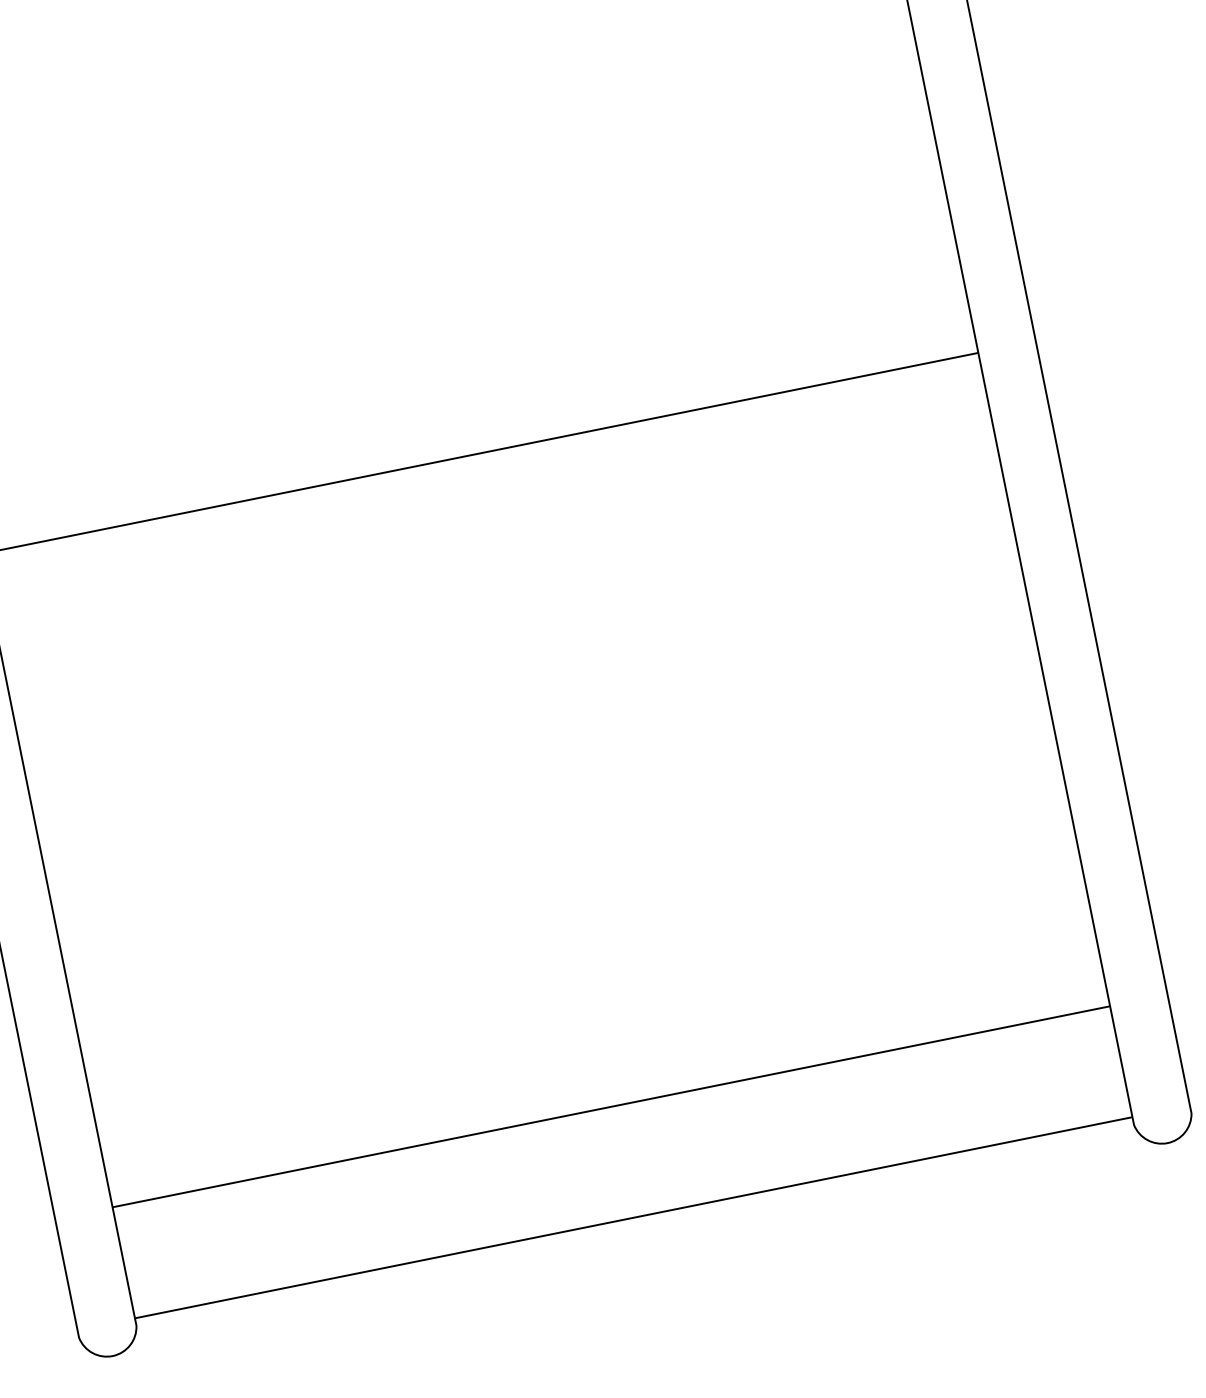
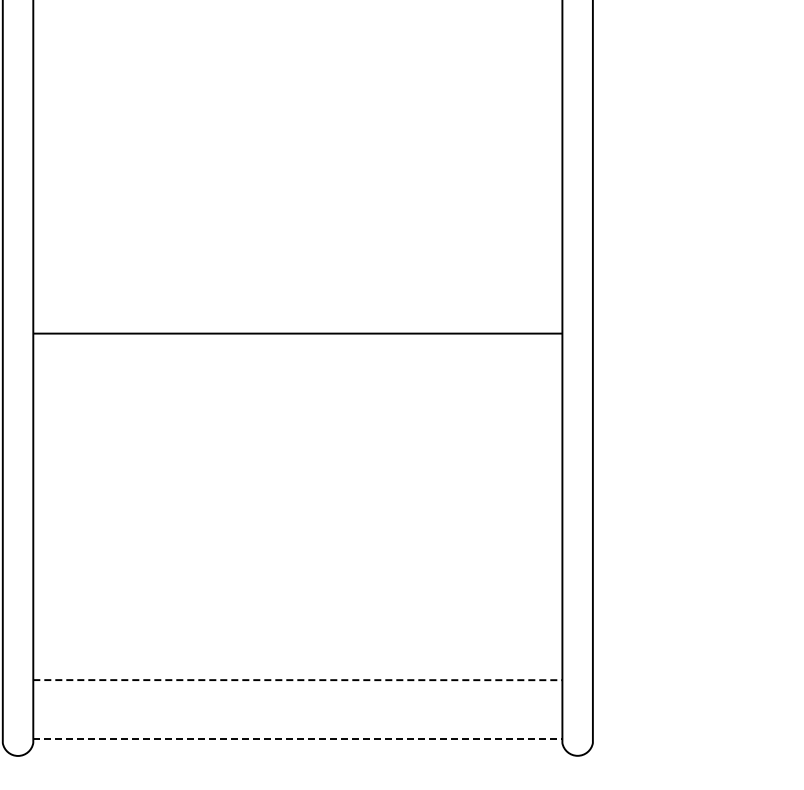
line: (610, 1107) -> (297, 680), solid -> dashed
line: (633, 1218) -> (297, 739), solid -> dashed

